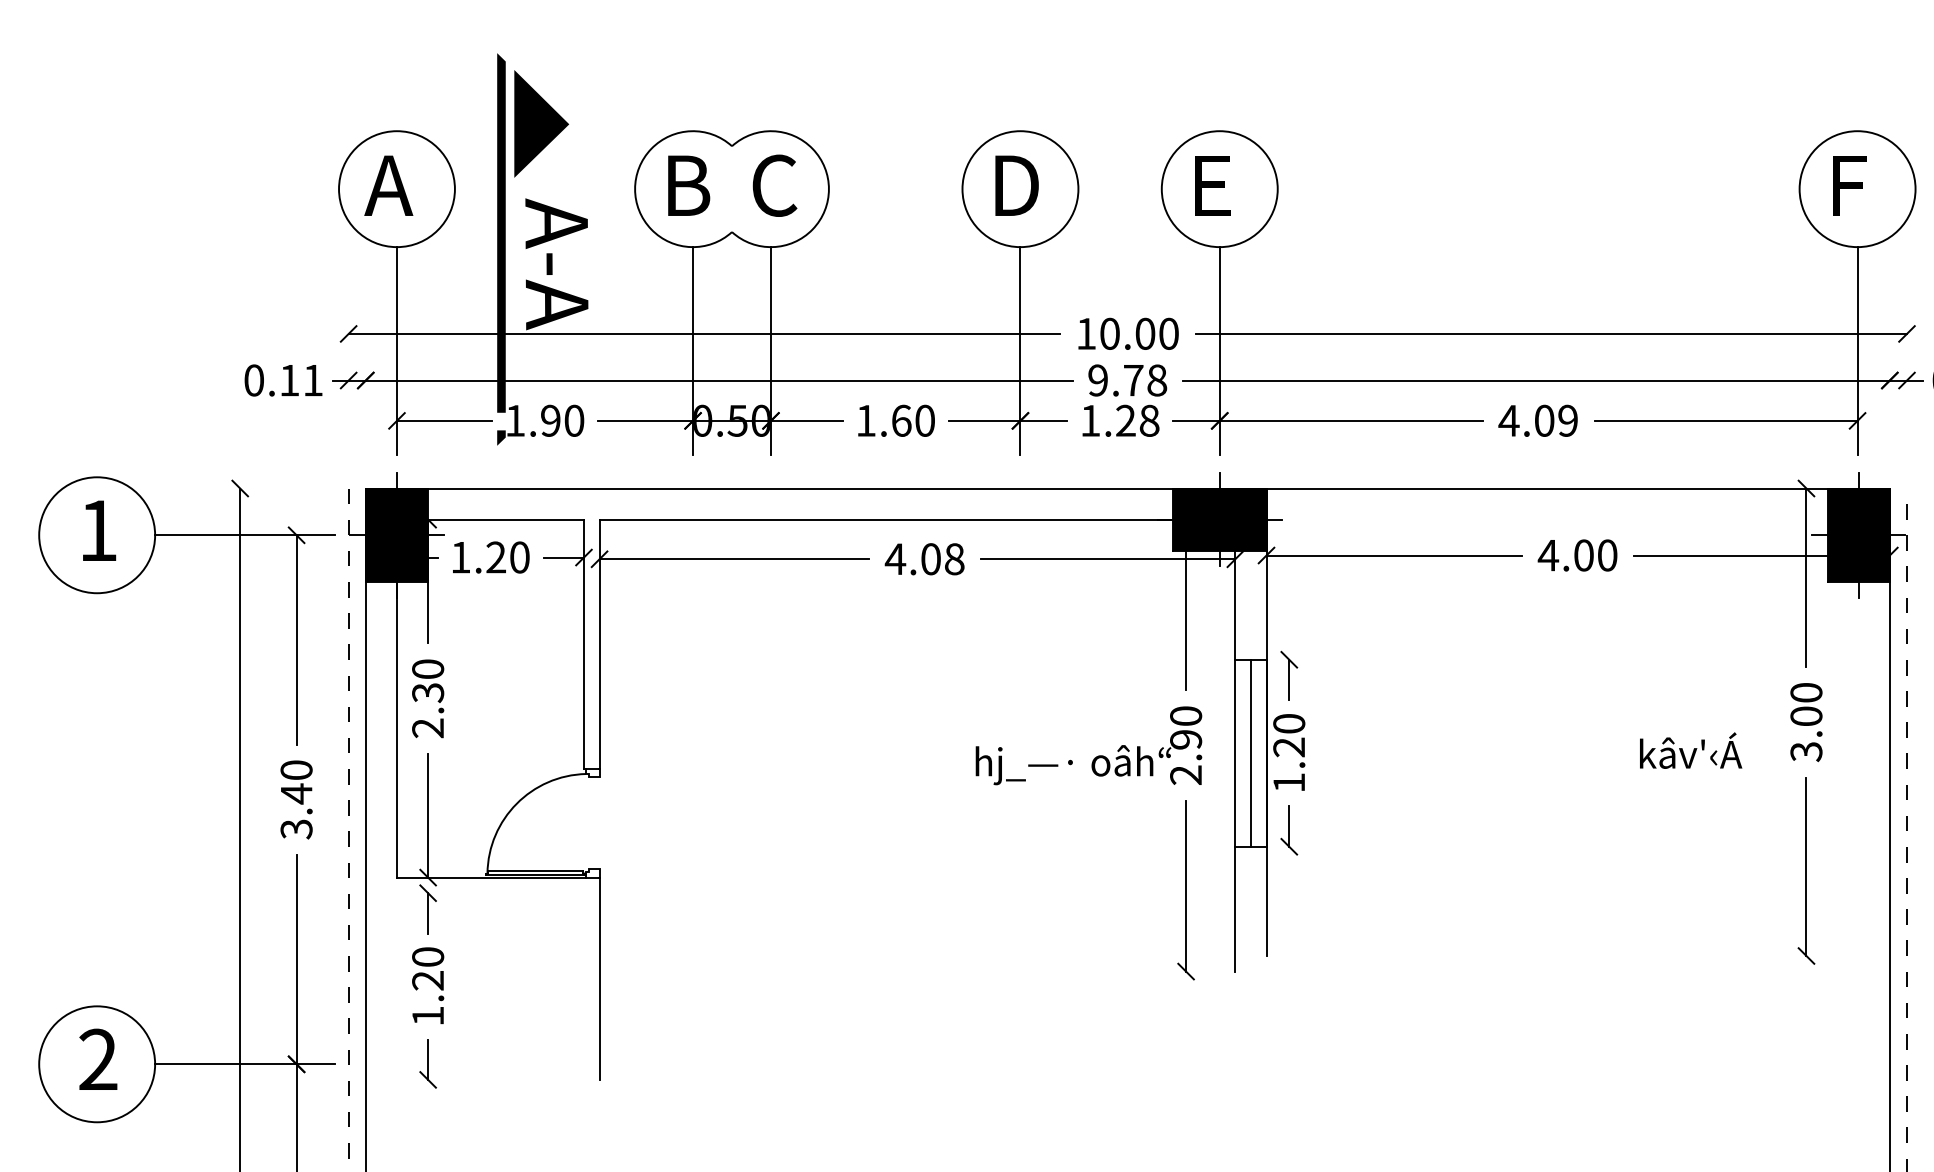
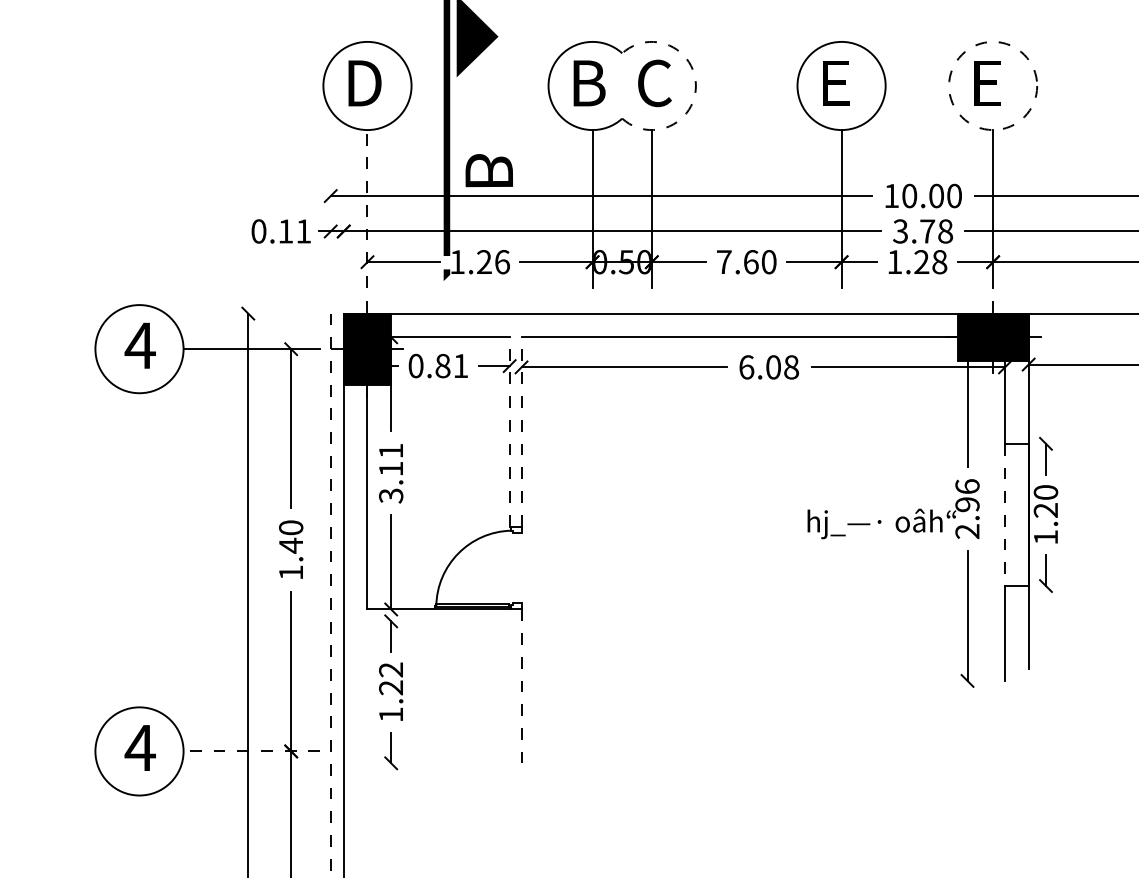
text: (389, 185) -> (361, 83), A -> D
text: (1016, 185) -> (838, 83), D -> E
arc: (828, 189) -> (695, 86), solid -> dashed
circle: (1219, 189) -> (992, 86), solid -> dashed
text: (556, 264) -> (488, 143), A-A -> B
line: (396, 350) -> (367, 208), solid -> dashed
text: (1097, 380) -> (900, 231), 9.78 -> 3.78
text: (562, 420) -> (493, 261), 1.90 -> 1.26
text: (866, 420) -> (724, 261), 1.60 -> 7.60
text: (97, 530) -> (139, 345), 1 -> 4
text: (490, 557) -> (438, 366), 1.20 -> 0.81
text: (895, 559) -> (746, 367), 4.08 -> 6.08
line: (583, 643) -> (509, 431), solid -> dashed
line: (599, 643) -> (521, 431), solid -> dashed
text: (428, 698) -> (391, 473), 2.30 -> 3.11
text: (1186, 715) -> (967, 486), 2.90 -> 2.96
line: (1250, 752) -> (1016, 514), removed
line: (1235, 753) -> (1005, 515), solid -> dashed
text: (296, 829) -> (291, 572), 3.40 -> 1.40
text: (428, 956) -> (391, 669), 1.20 -> 1.22
line: (599, 979) -> (521, 686), solid -> dashed
text: (97, 1058) -> (139, 747), 2 -> 4
line: (244, 1064) -> (251, 751), solid -> dashed

